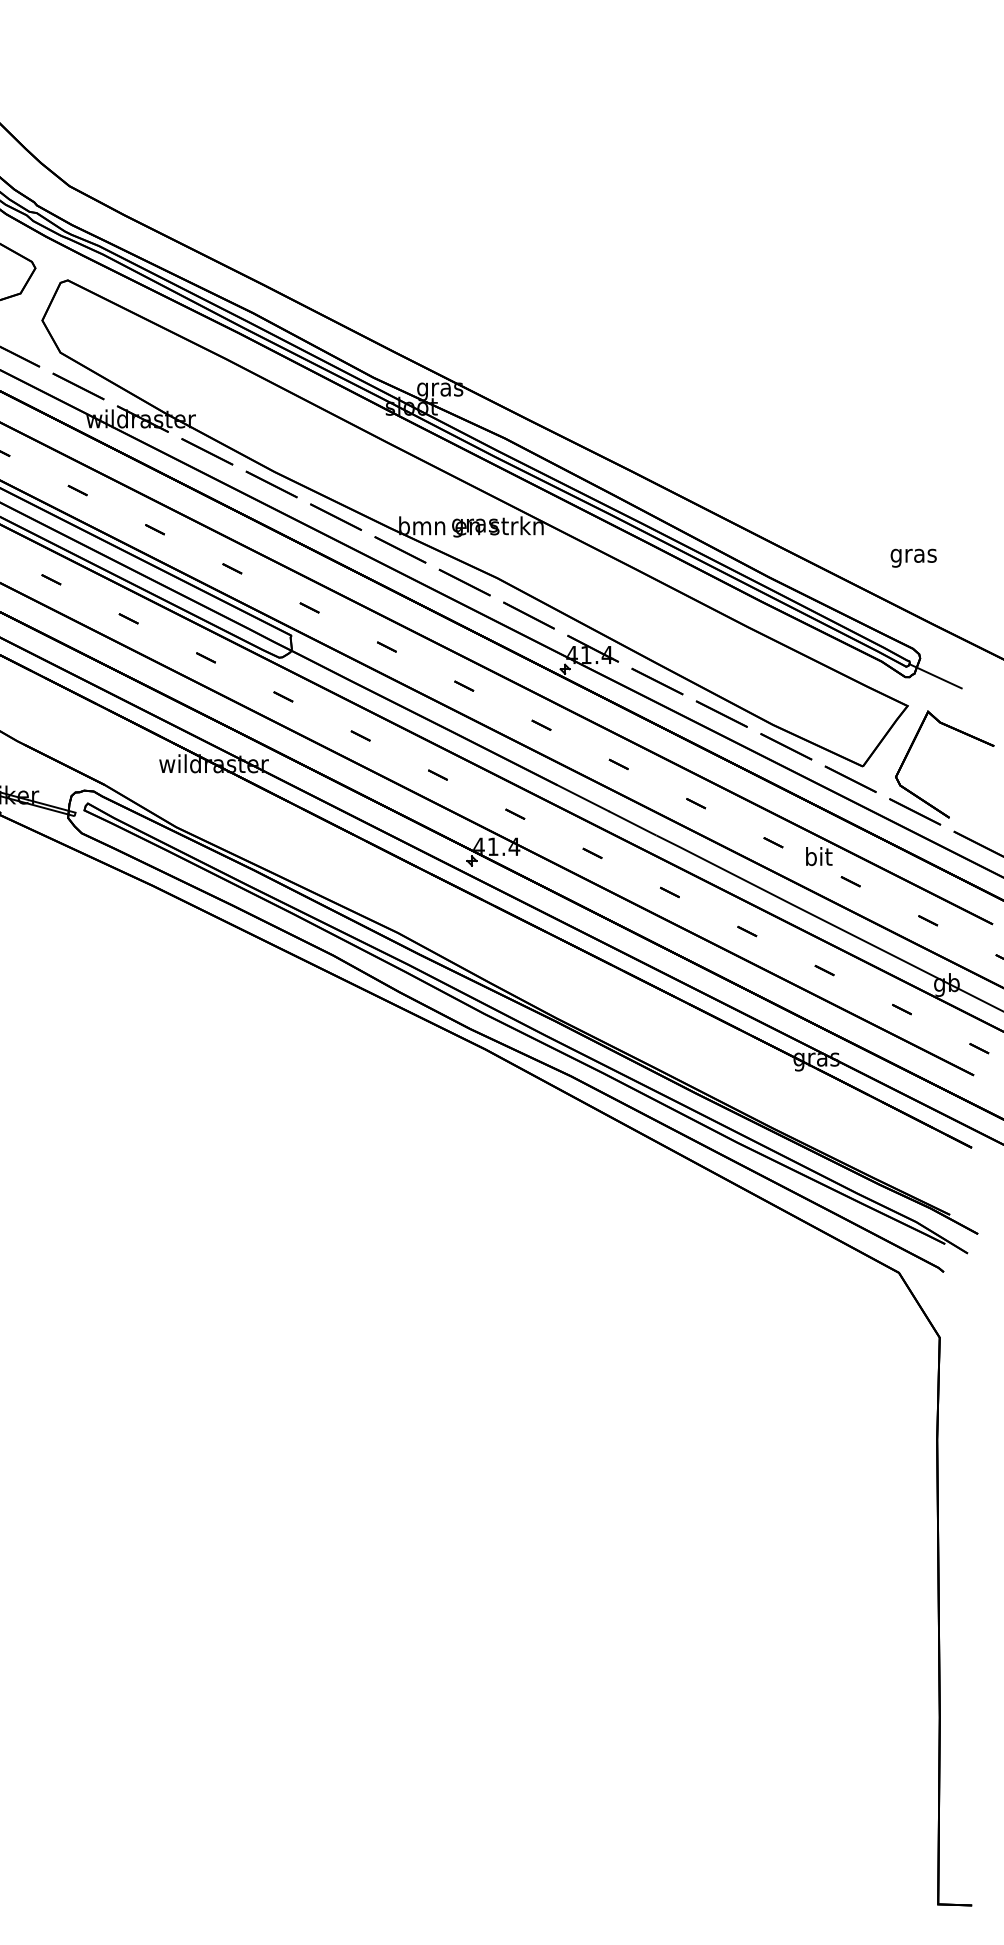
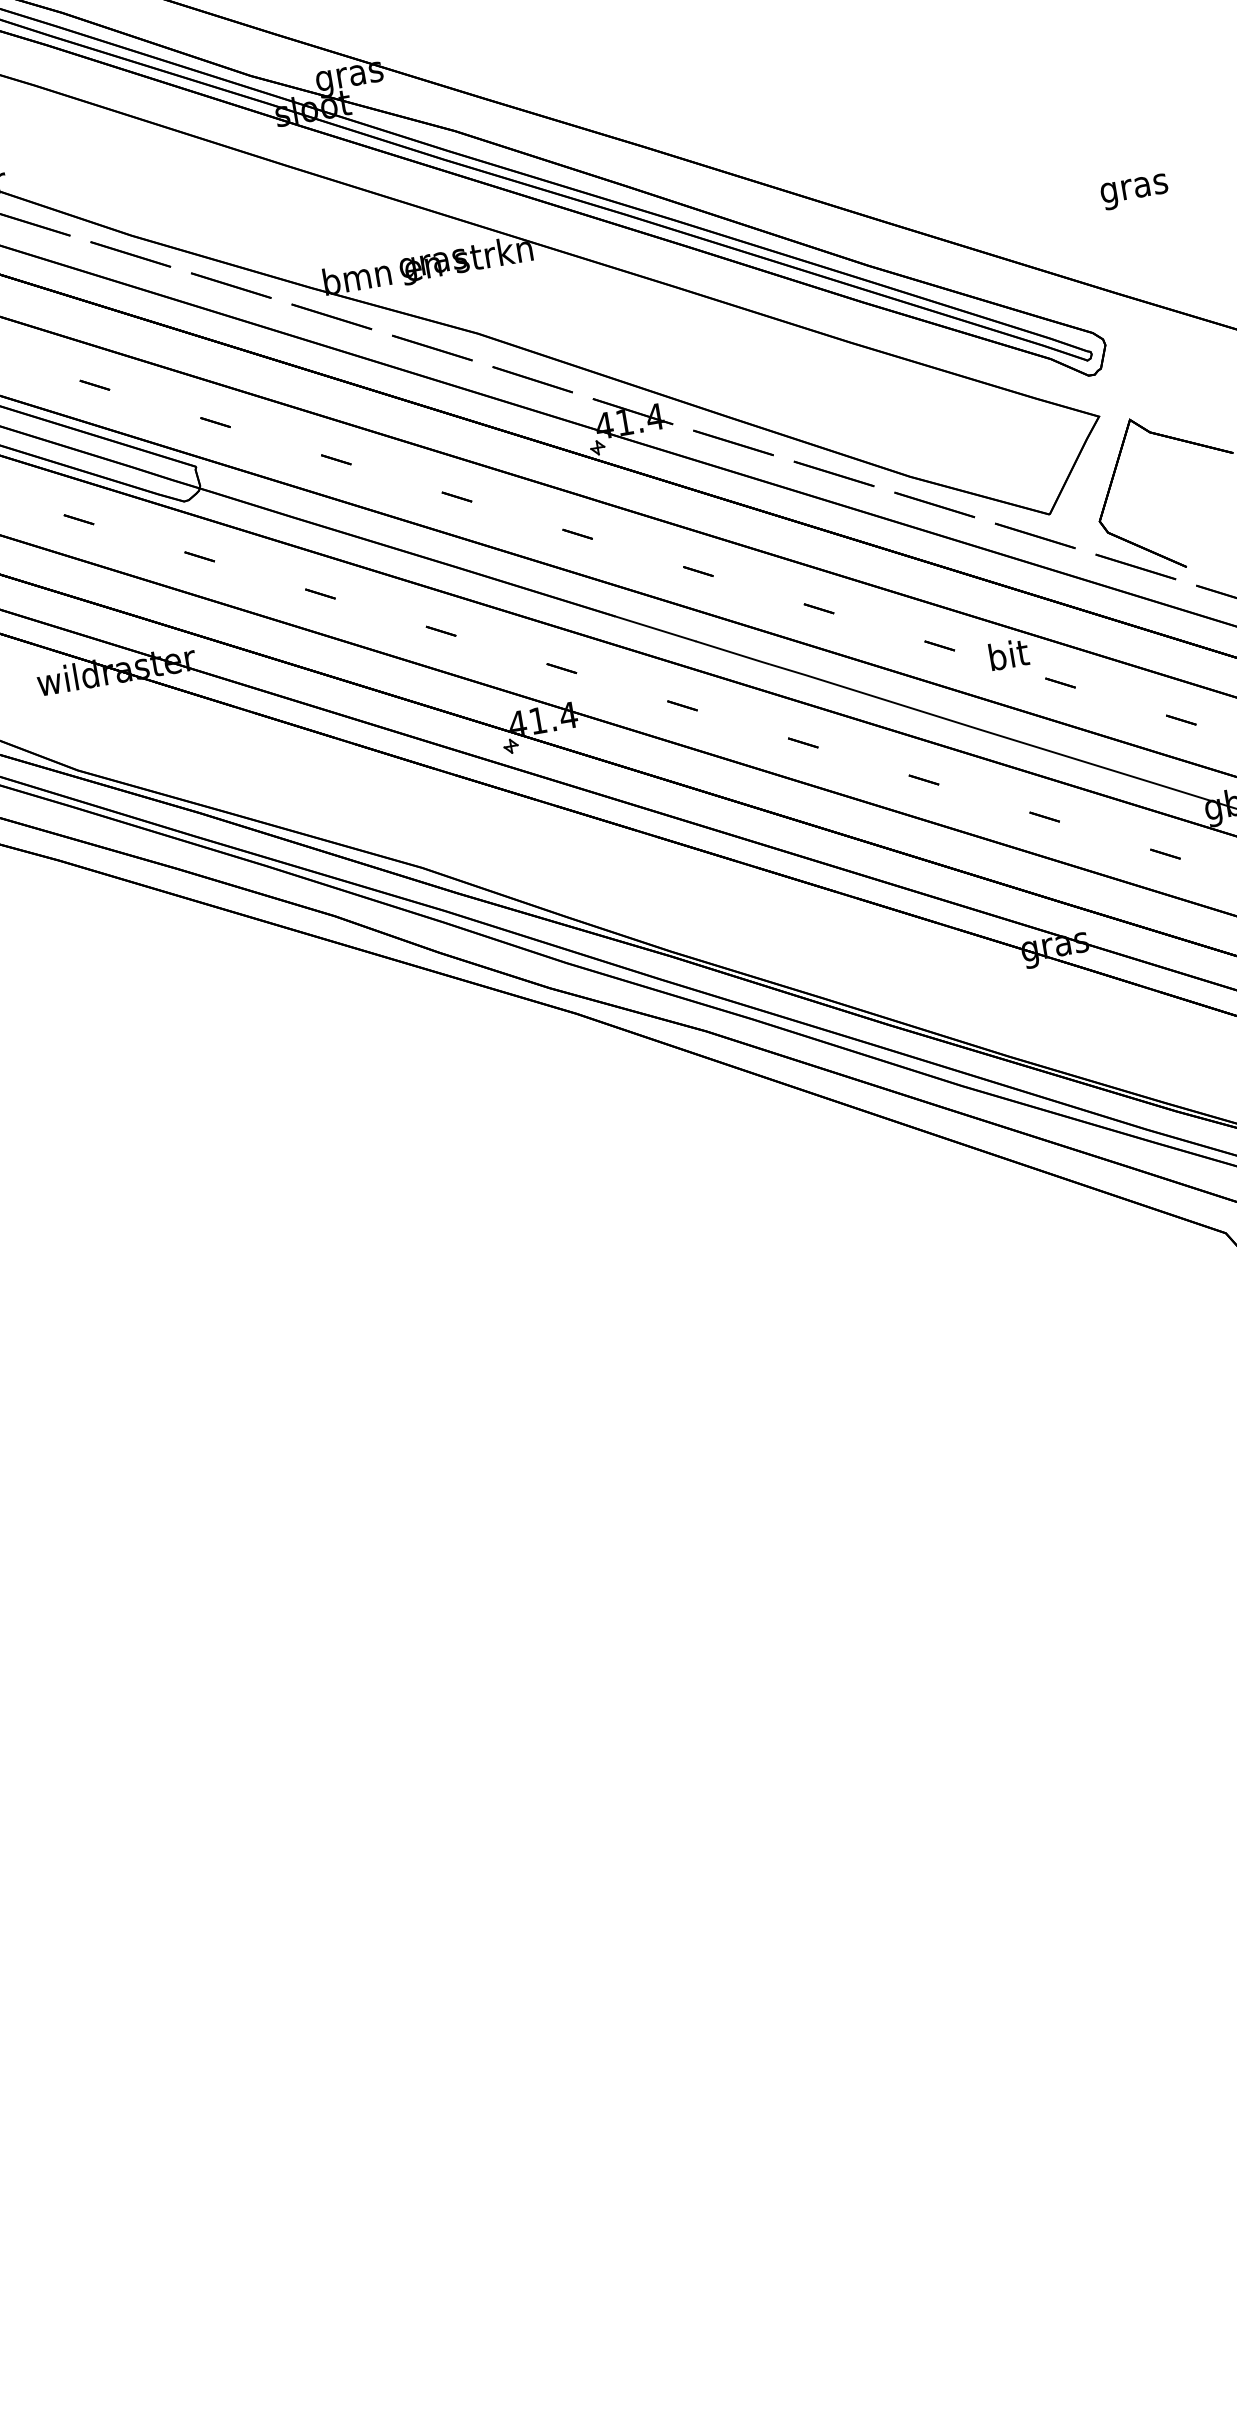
text: (913, 557) -> (1134, 190), moved
line: (935, 676) -> (1131, 367), removed

